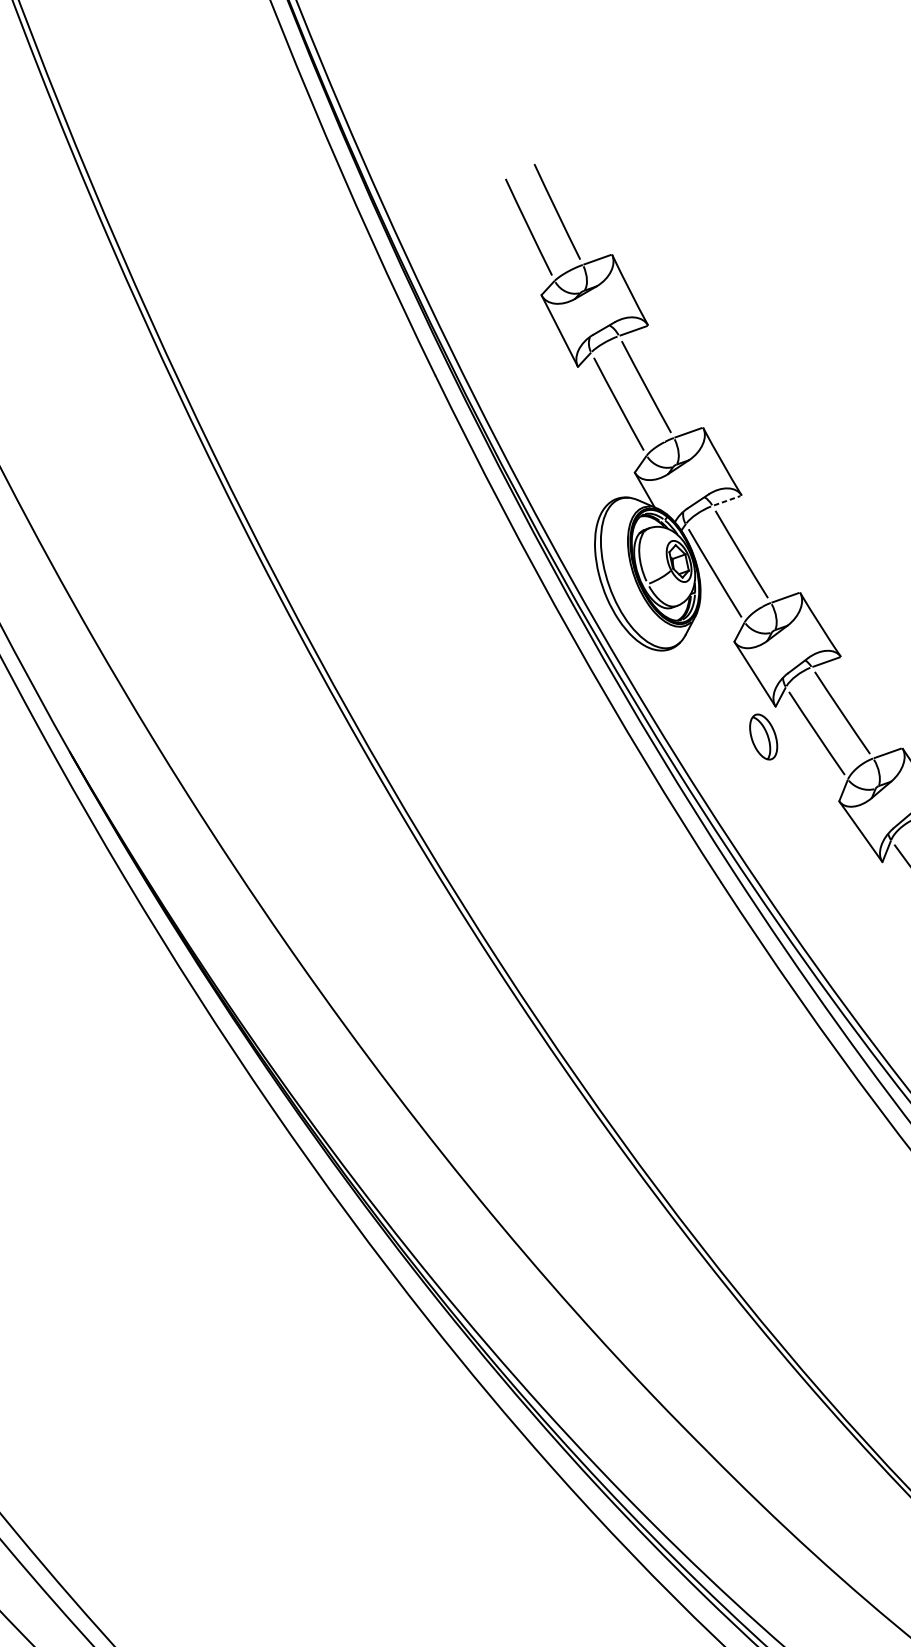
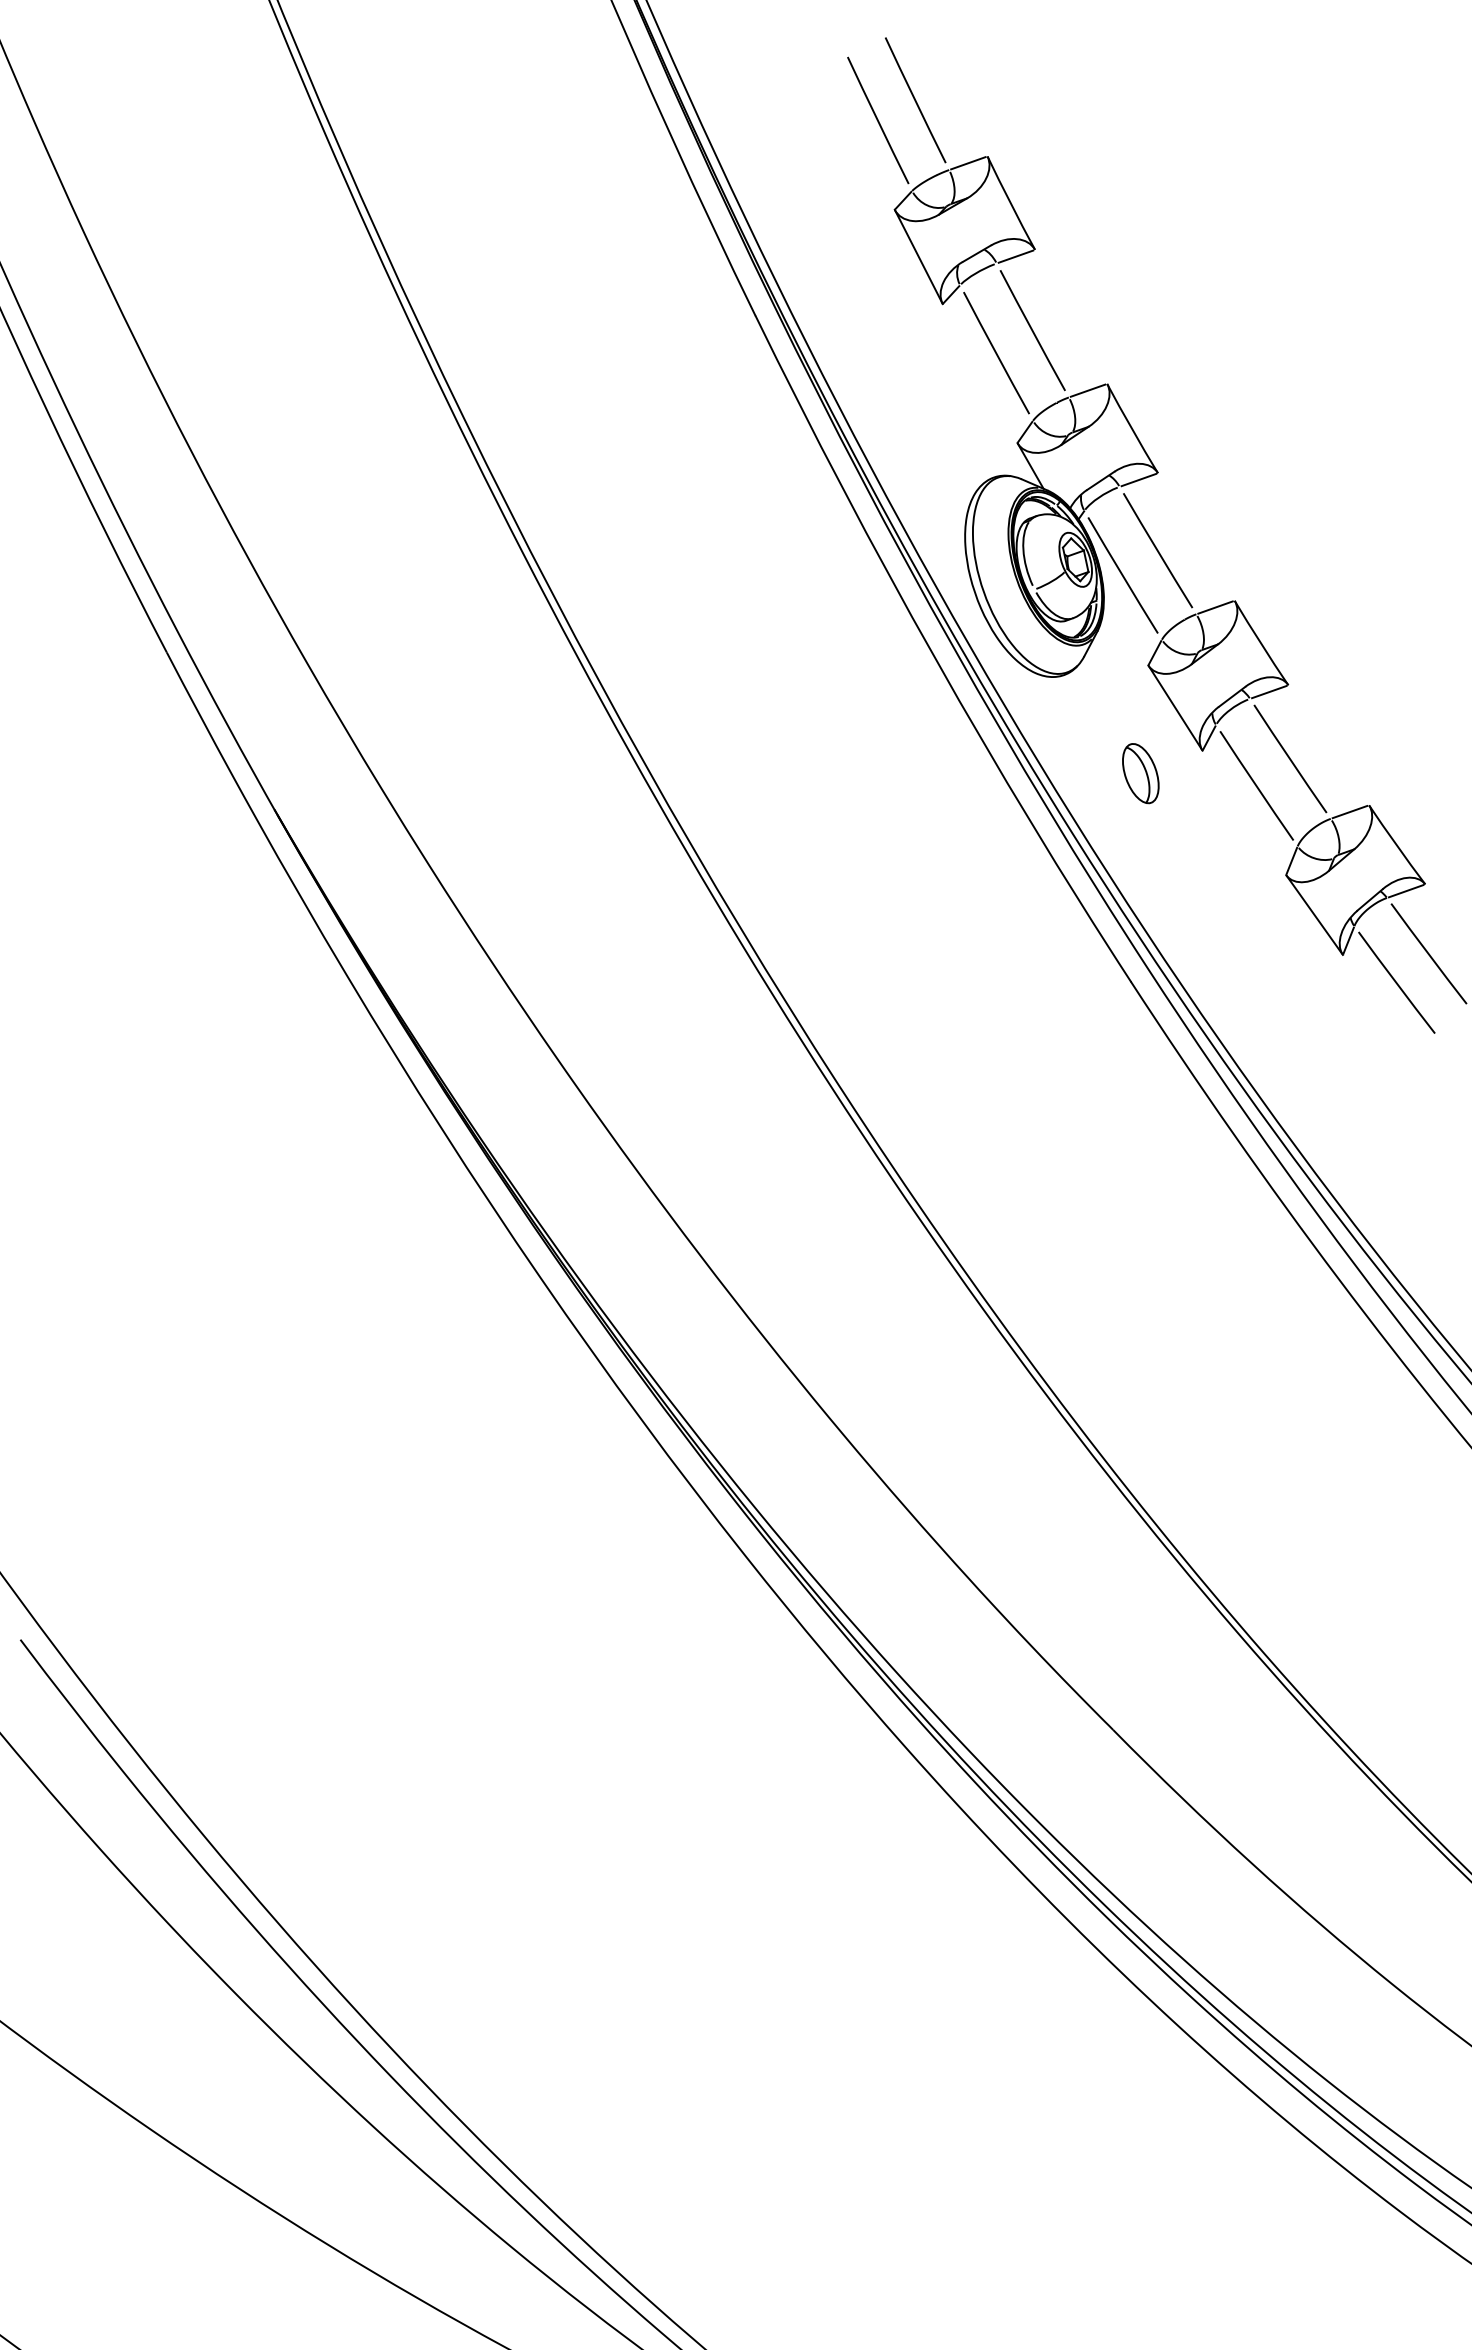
line: (727, 500) -> (1139, 479), dashed -> solid
part: (763, 736) -> (1140, 773), moved

